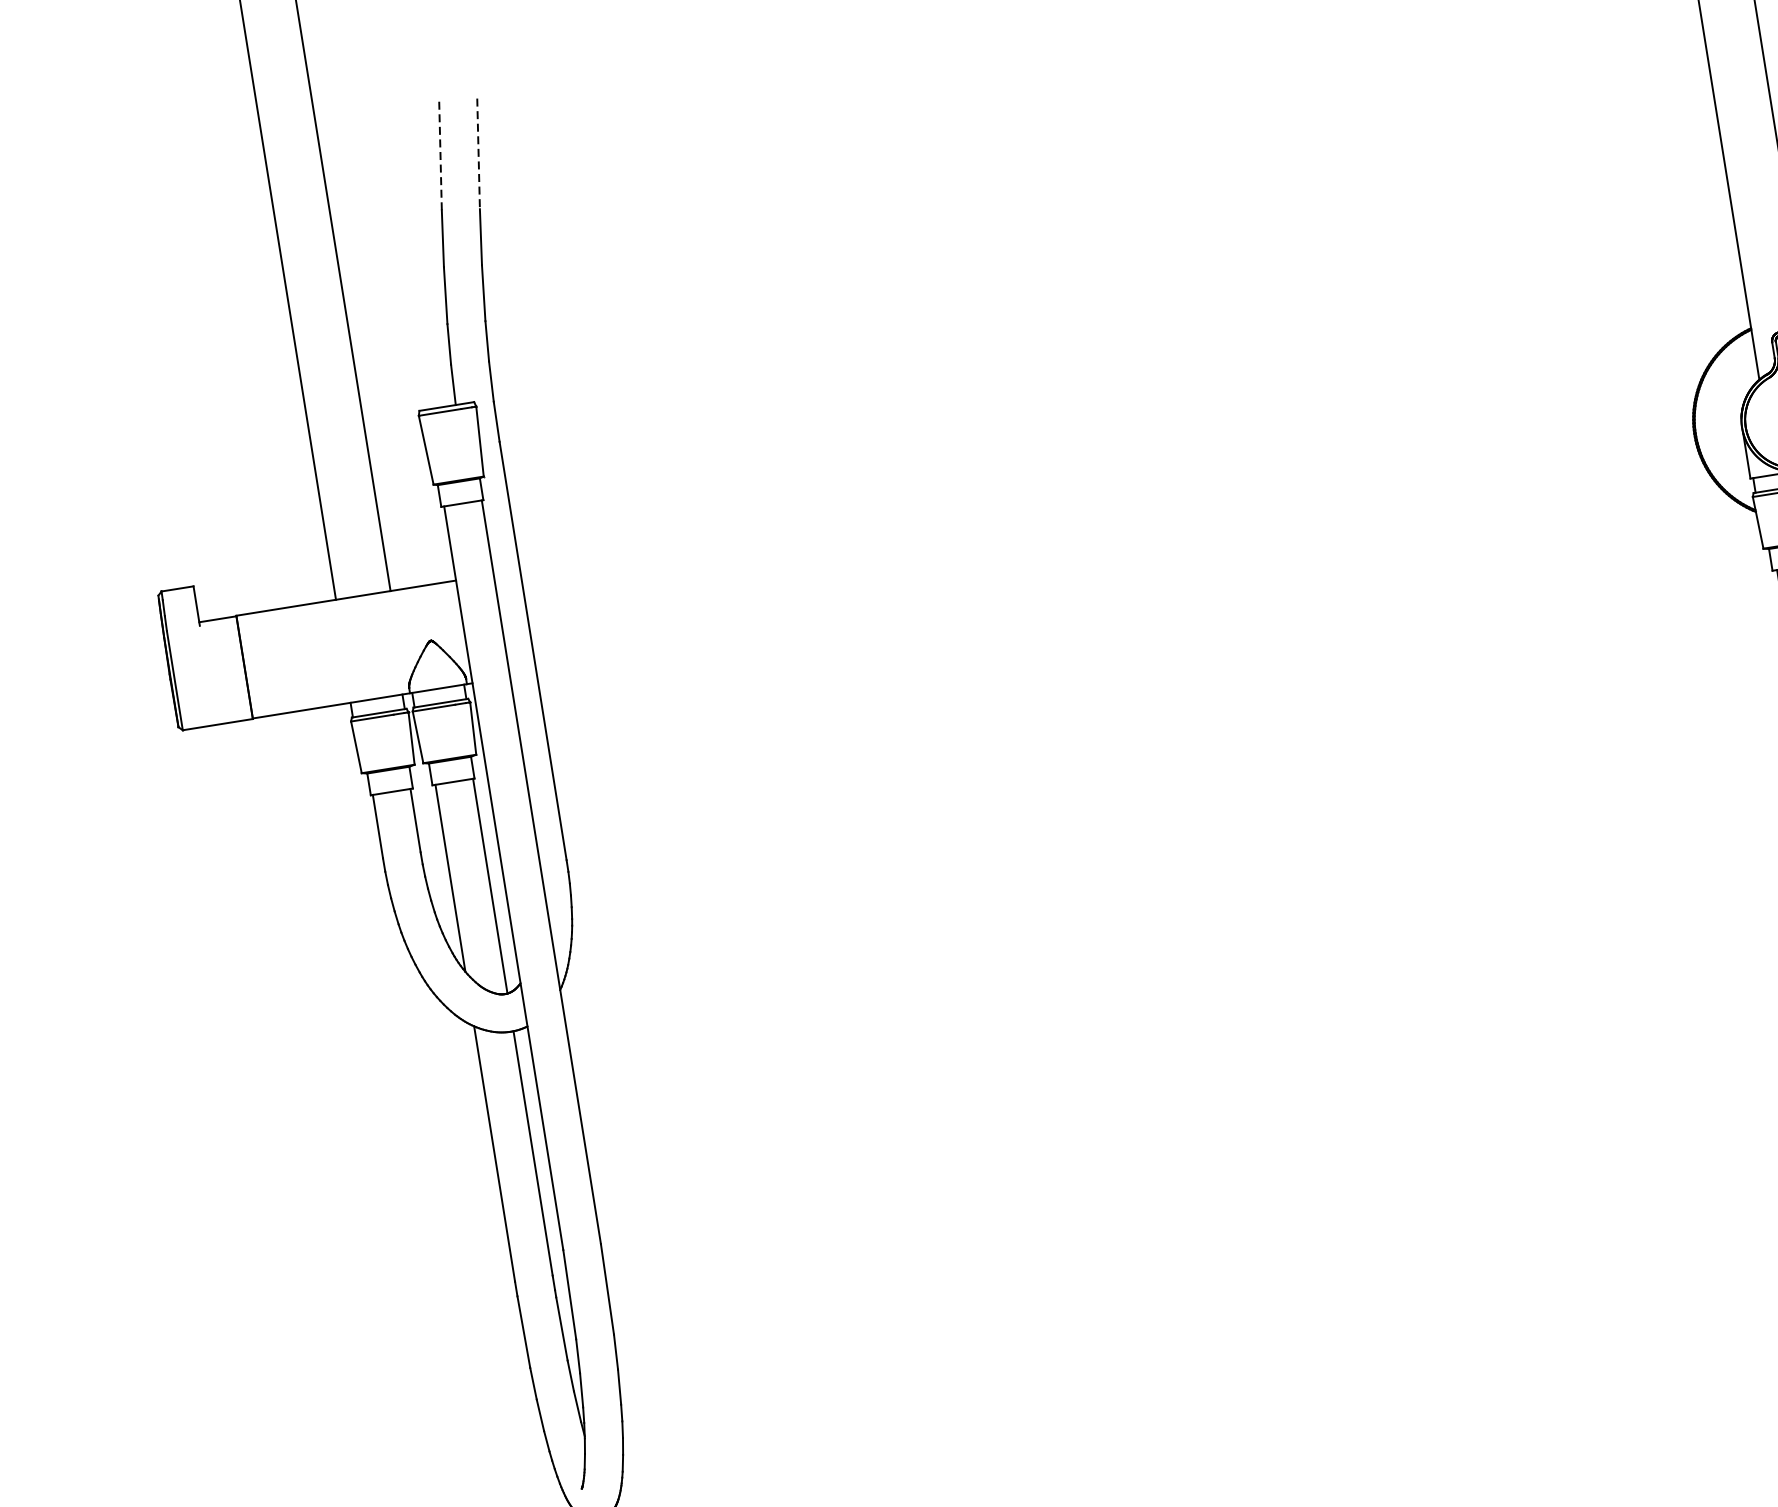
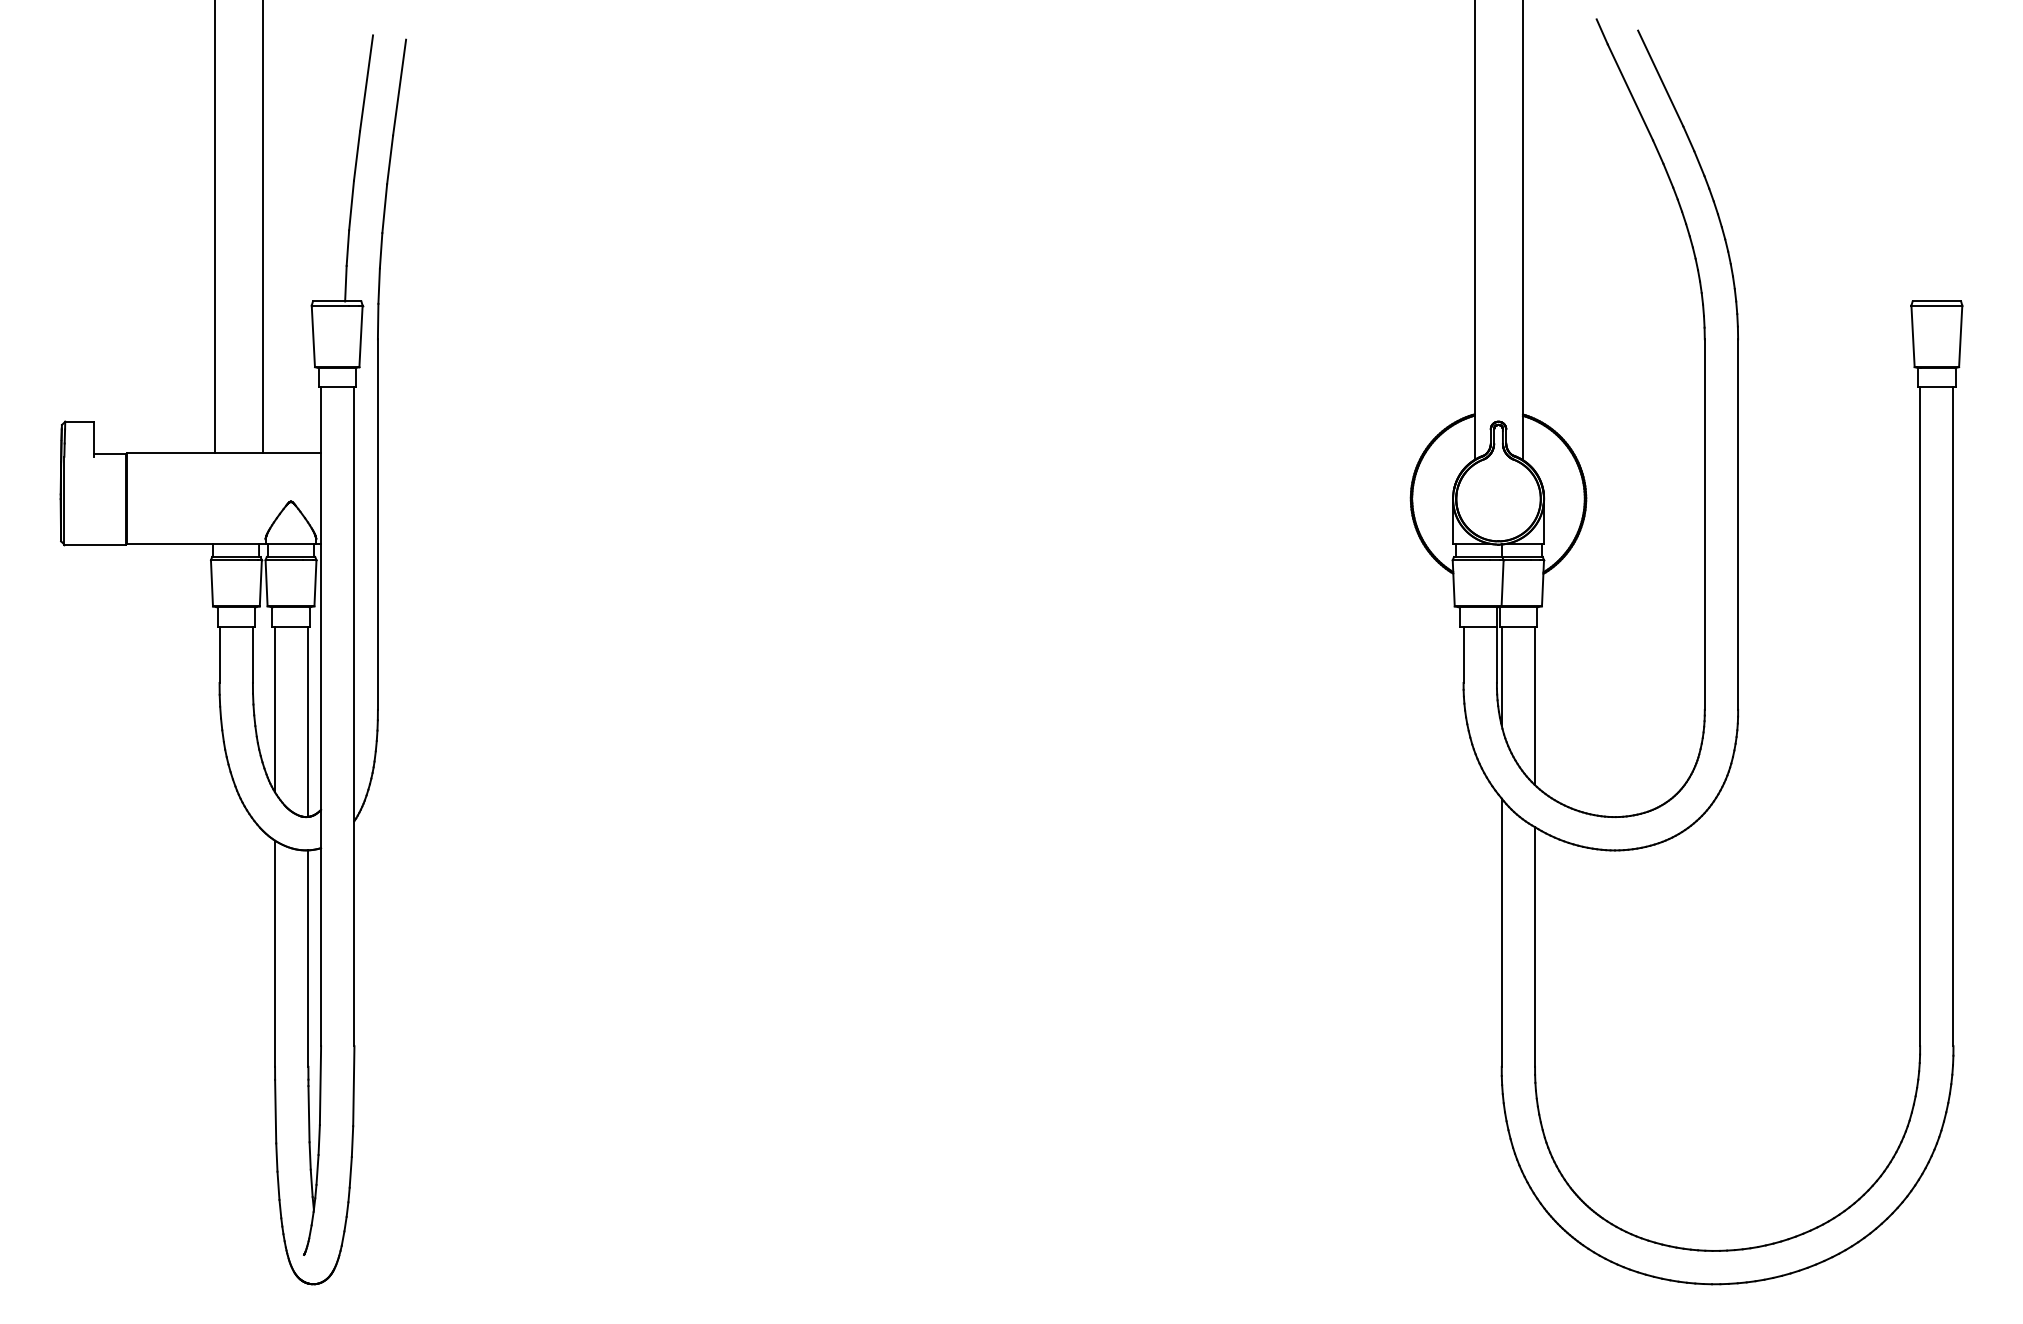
line: (440, 154) -> (366, 82), dashed -> solid
line: (478, 154) -> (399, 88), dashed -> solid

